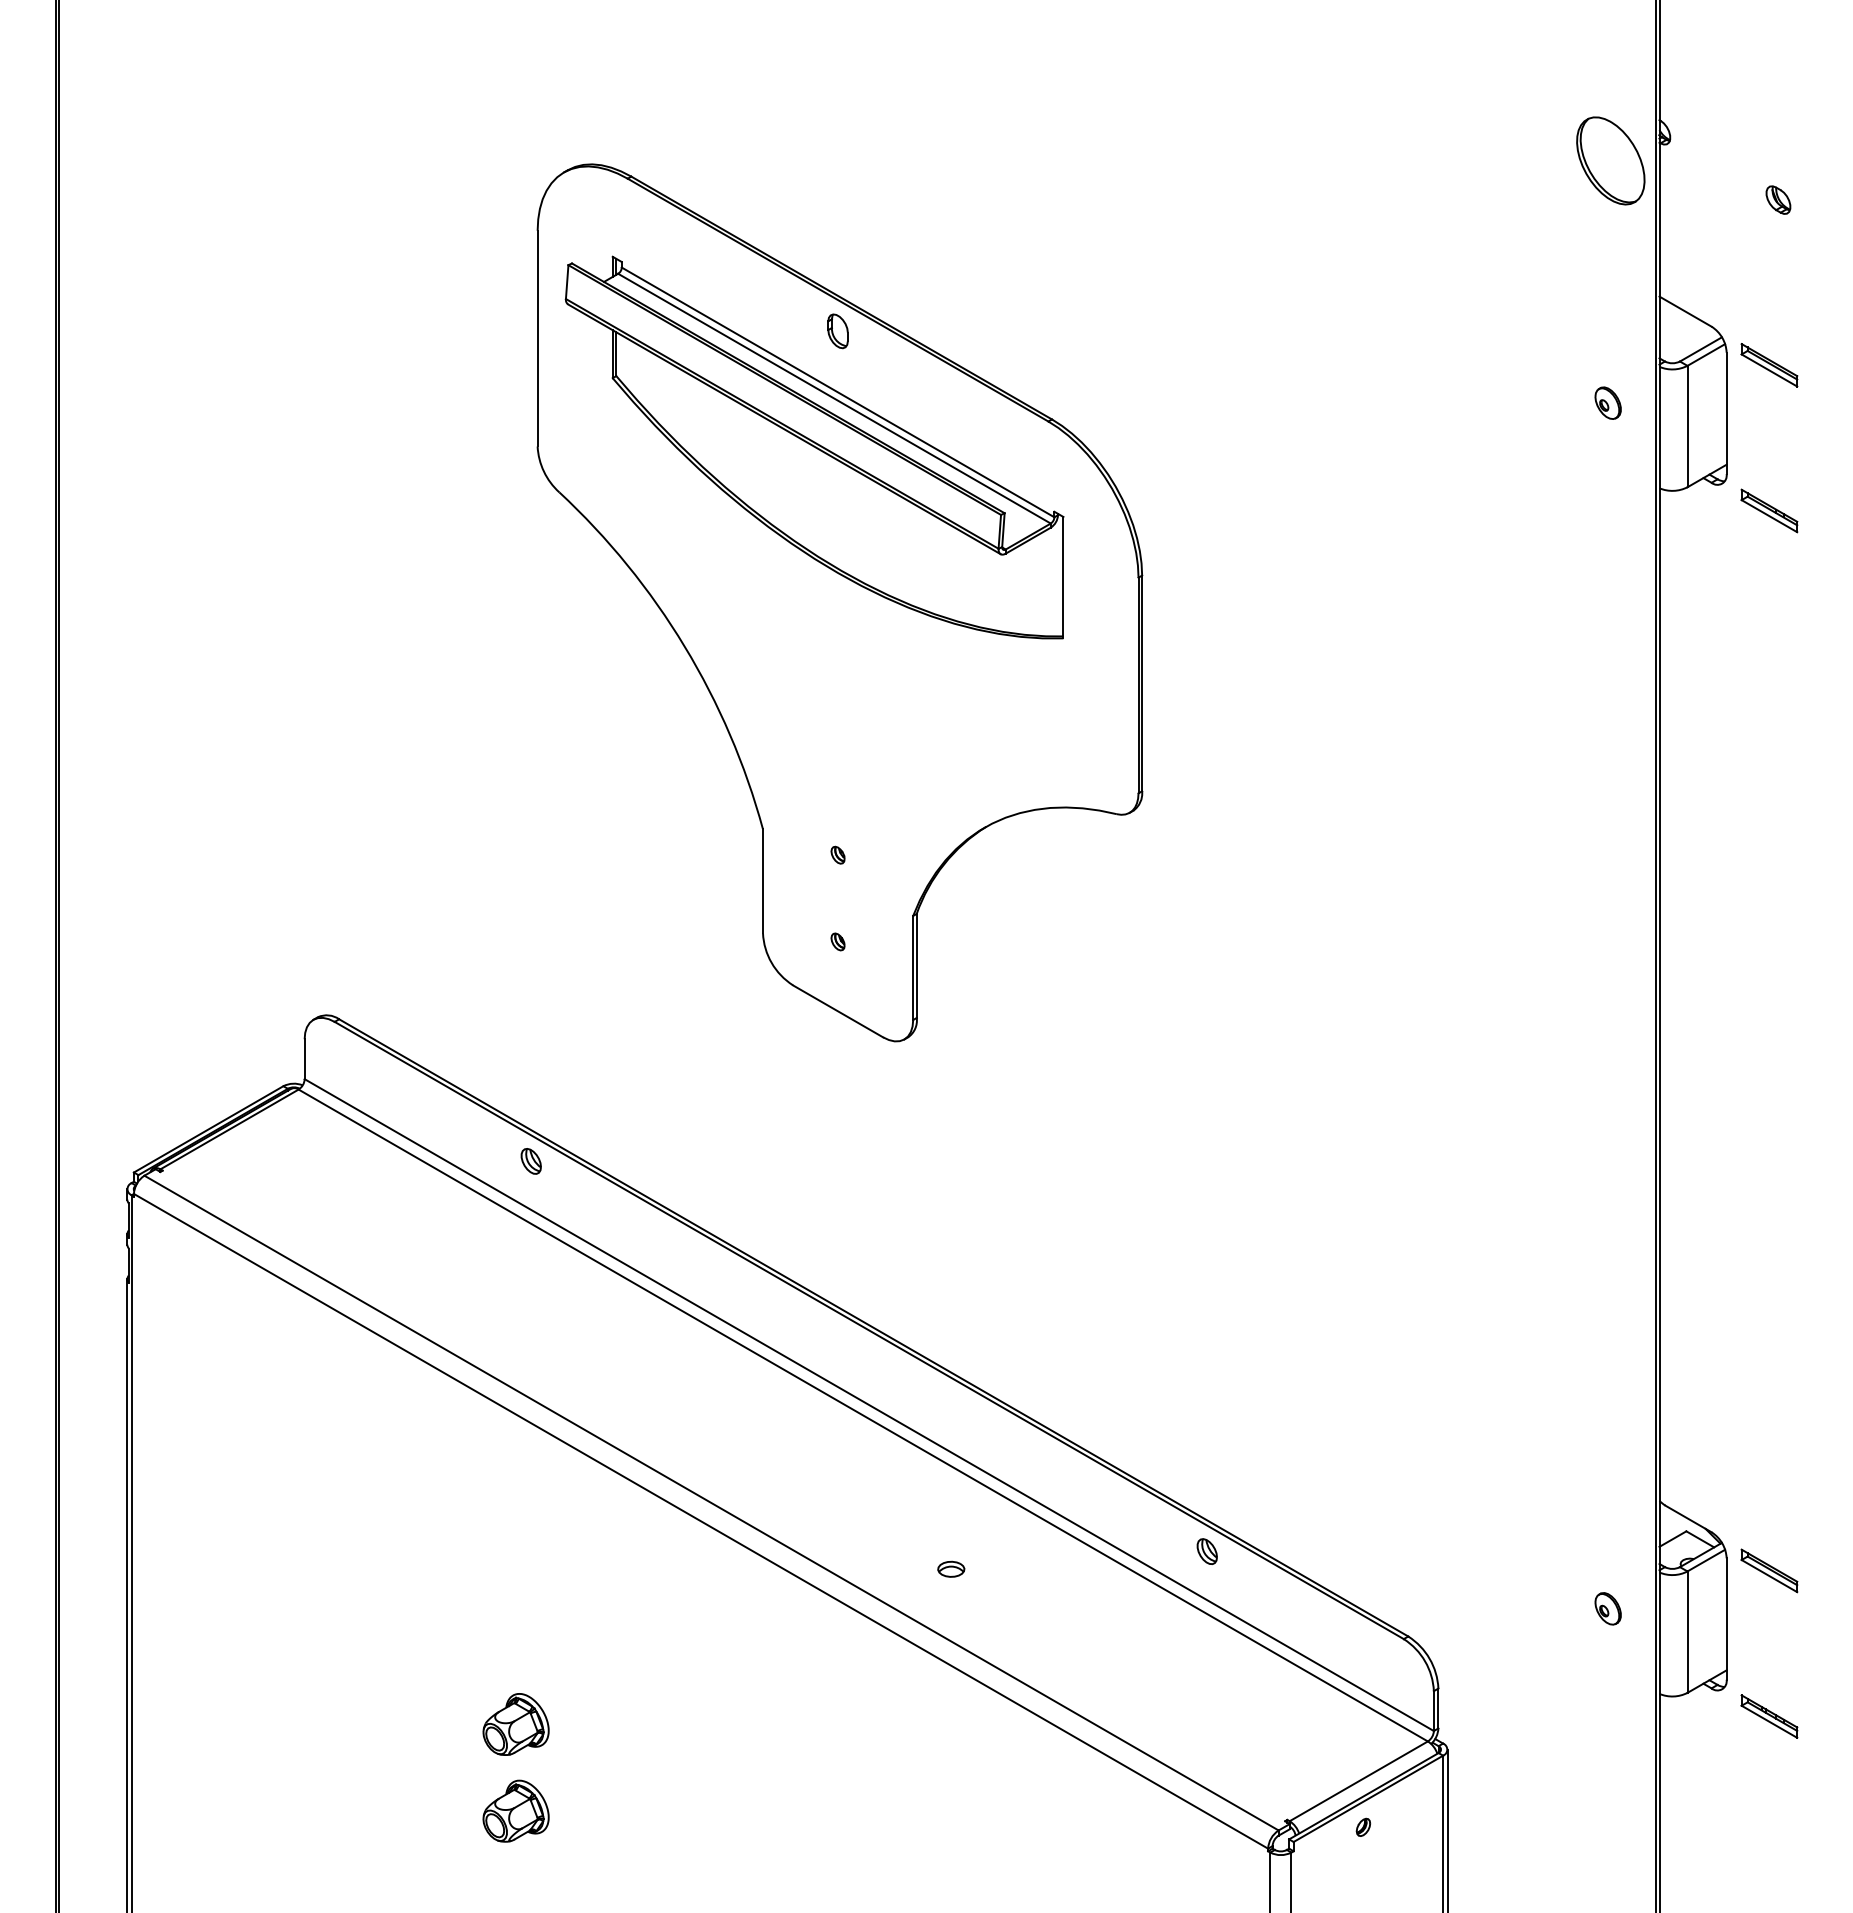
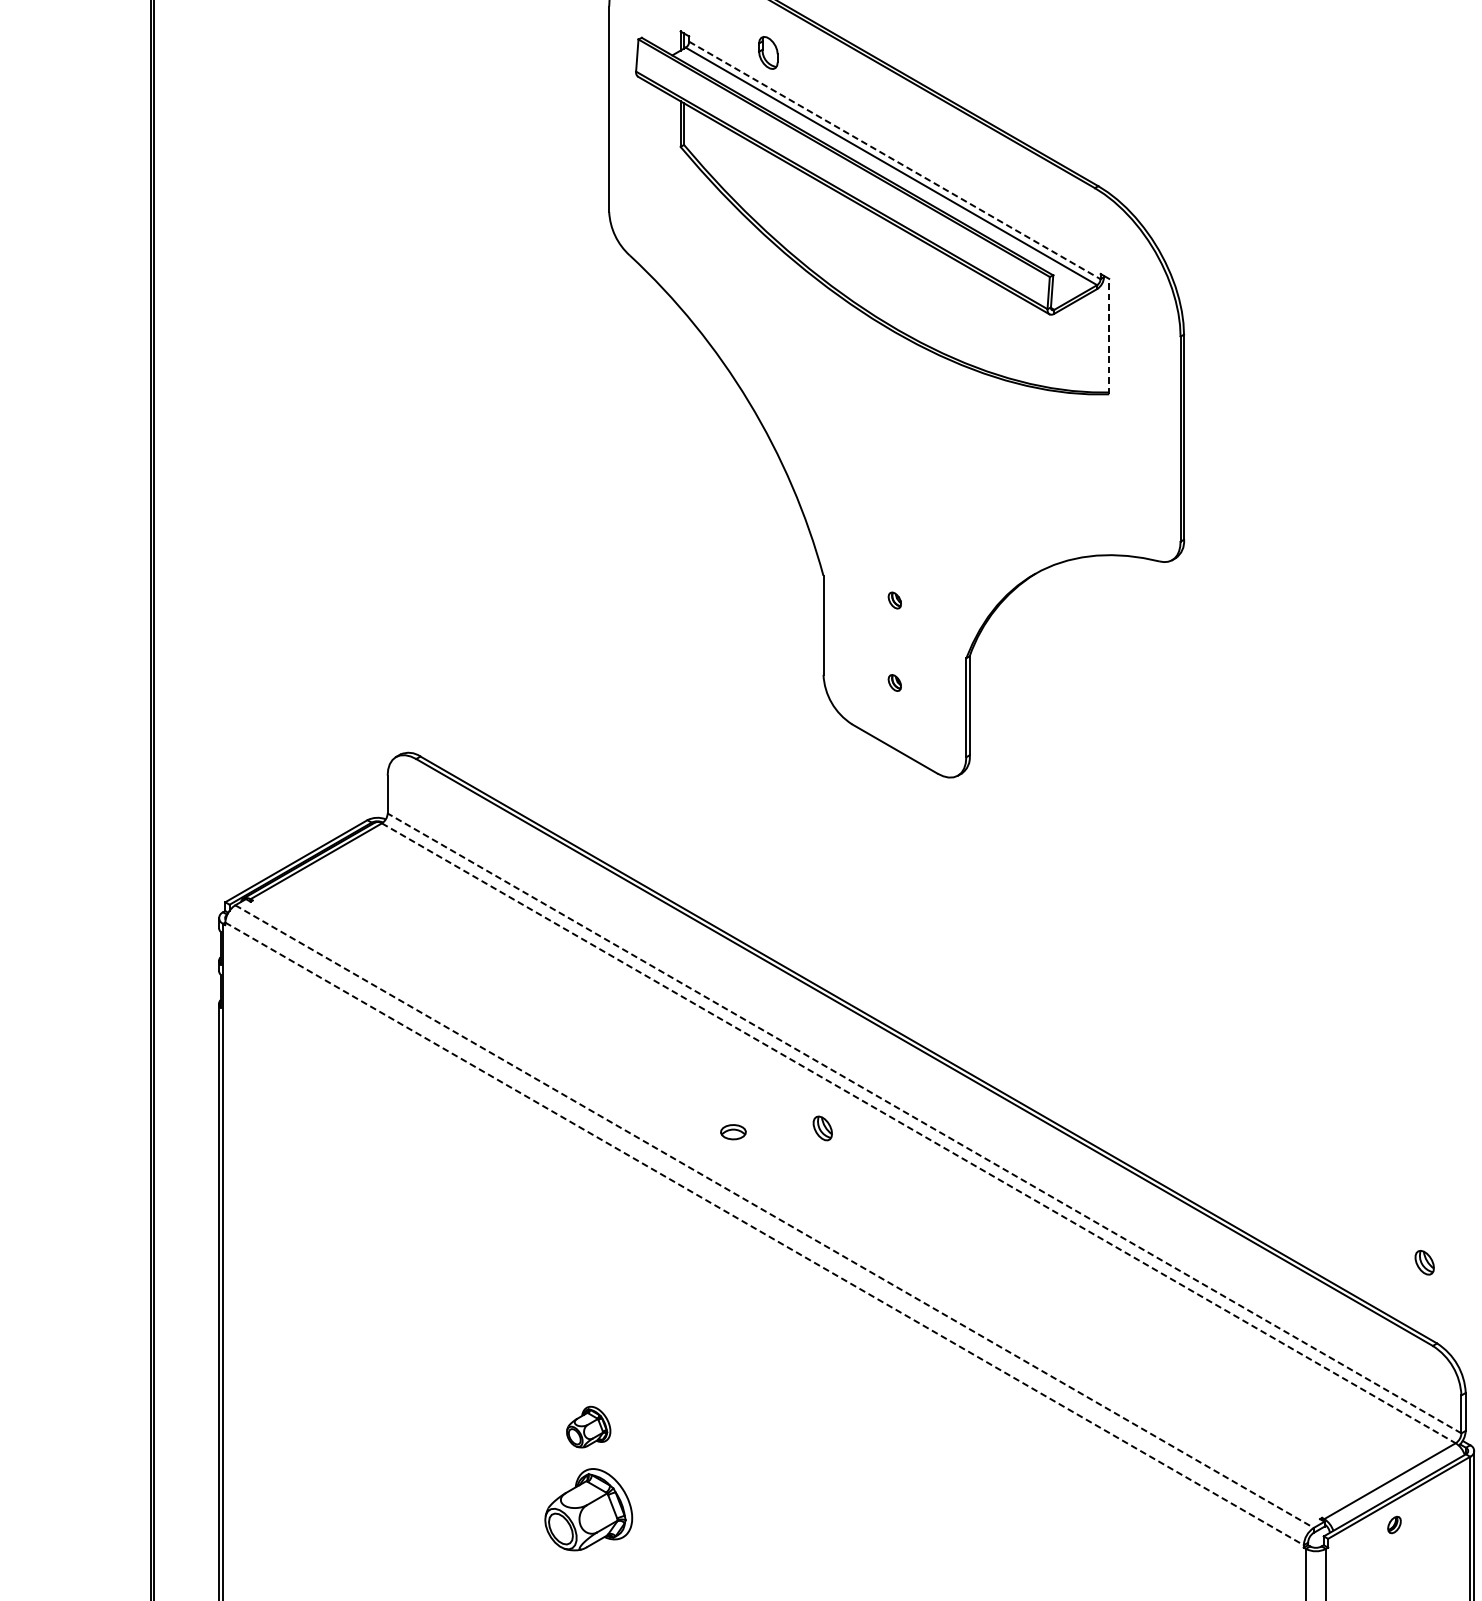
part: (837, 331) -> (767, 53), moved
line: (838, 392) -> (895, 160), solid -> dashed
line: (1063, 577) -> (1109, 336), solid -> dashed
part: (530, 1161) -> (822, 1128), moved
line: (869, 1405) -> (924, 1123), solid -> dashed
line: (863, 1415) -> (919, 1133), solid -> dashed
line: (711, 1503) -> (774, 1216), solid -> dashed
line: (701, 1521) -> (765, 1234), solid -> dashed
part: (1206, 1551) -> (1423, 1262), moved
part: (951, 1568) -> (733, 1131), moved
part: (515, 1724) -> (588, 1427), size x0.7
part: (515, 1810) -> (588, 1508), size x1.4

